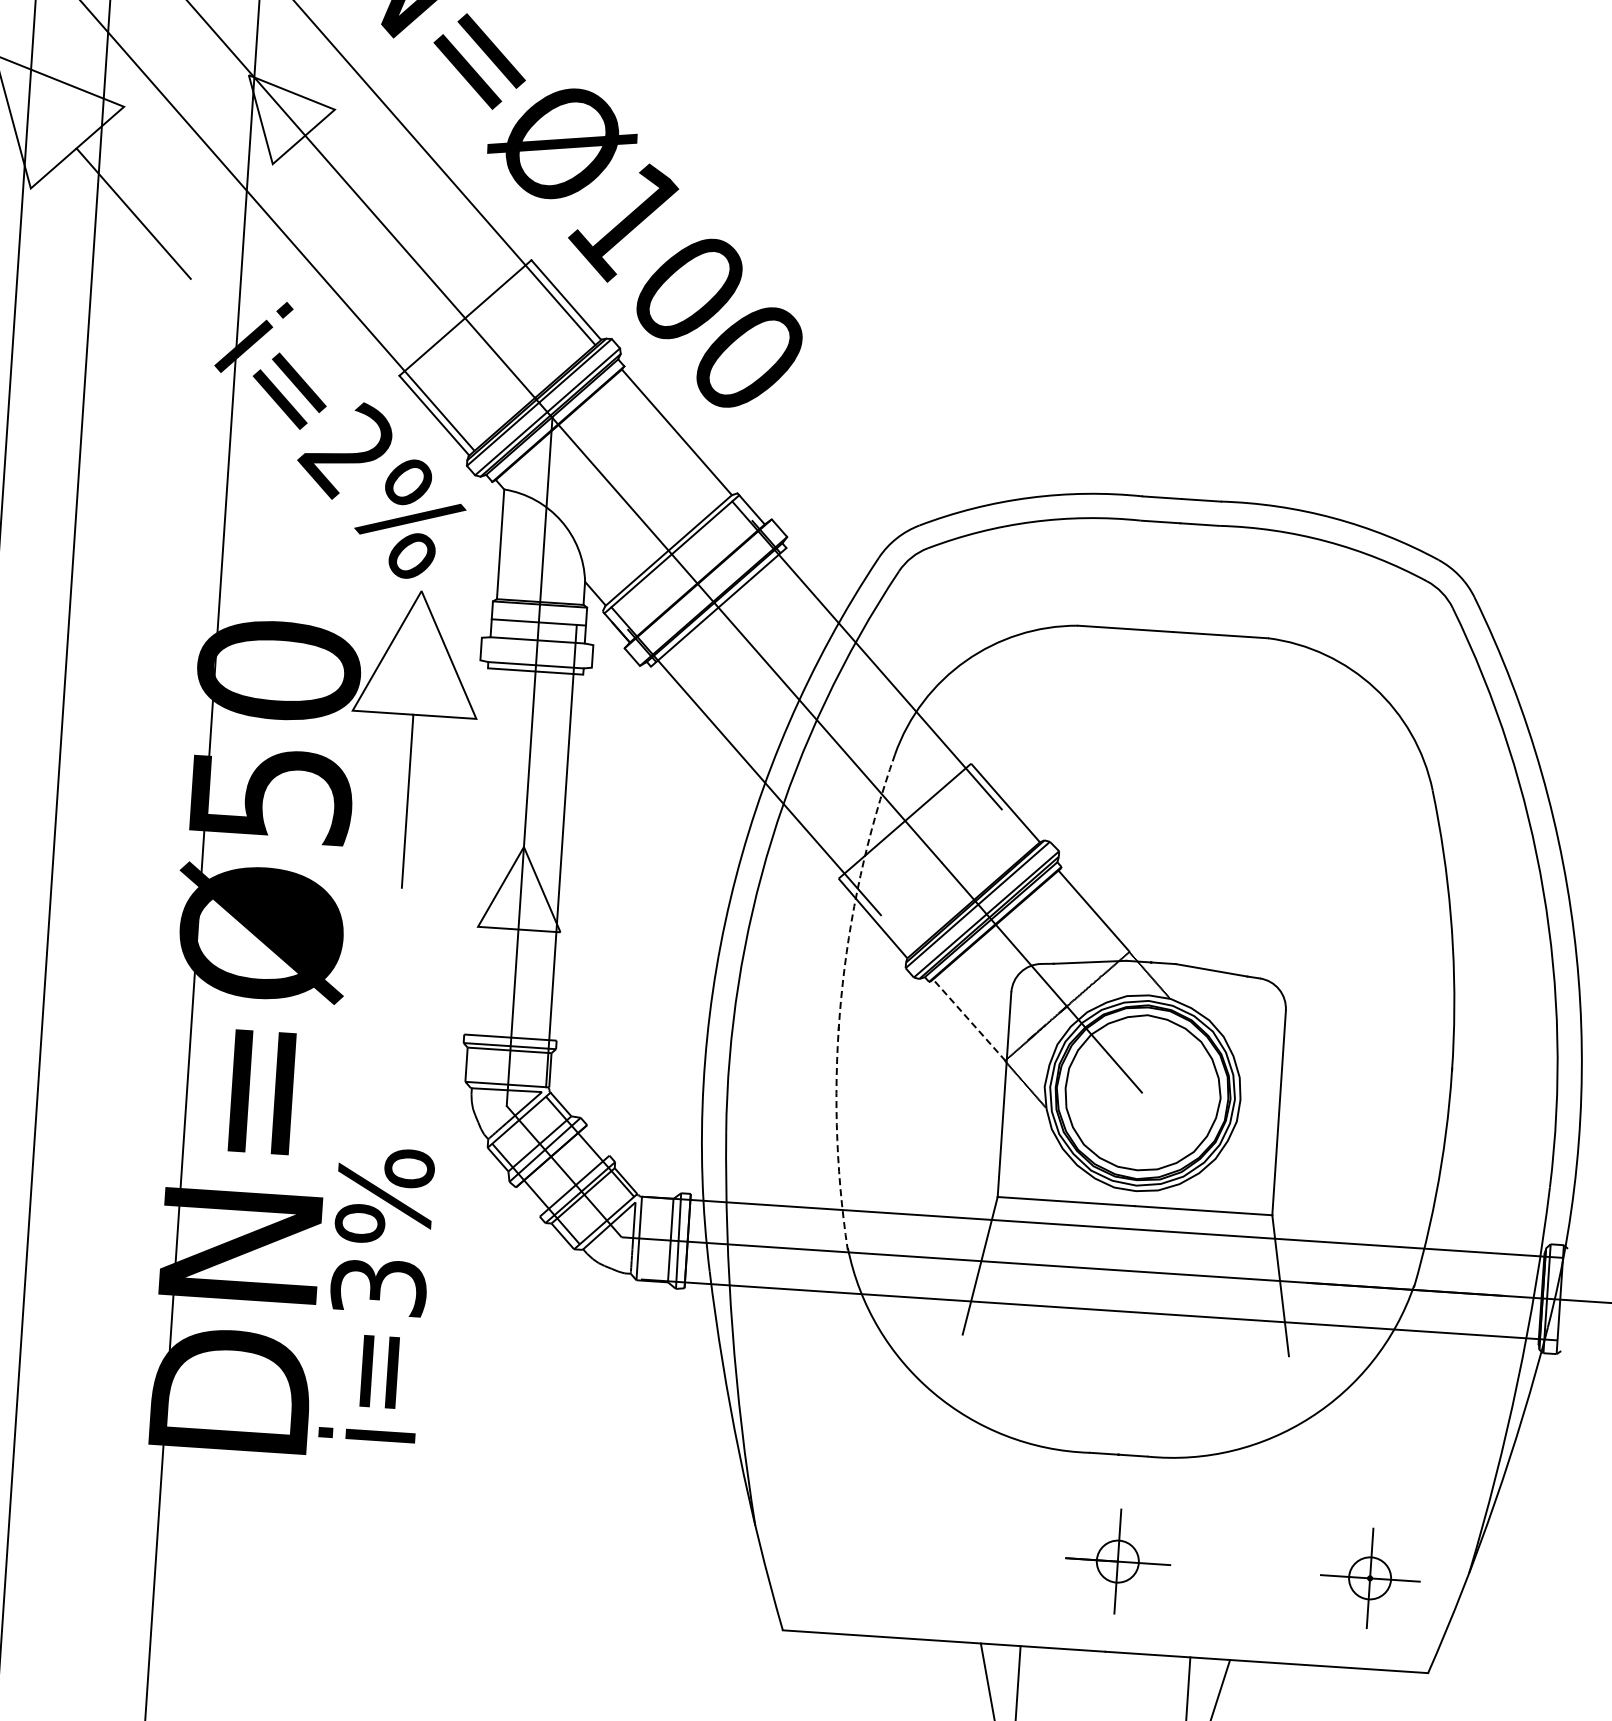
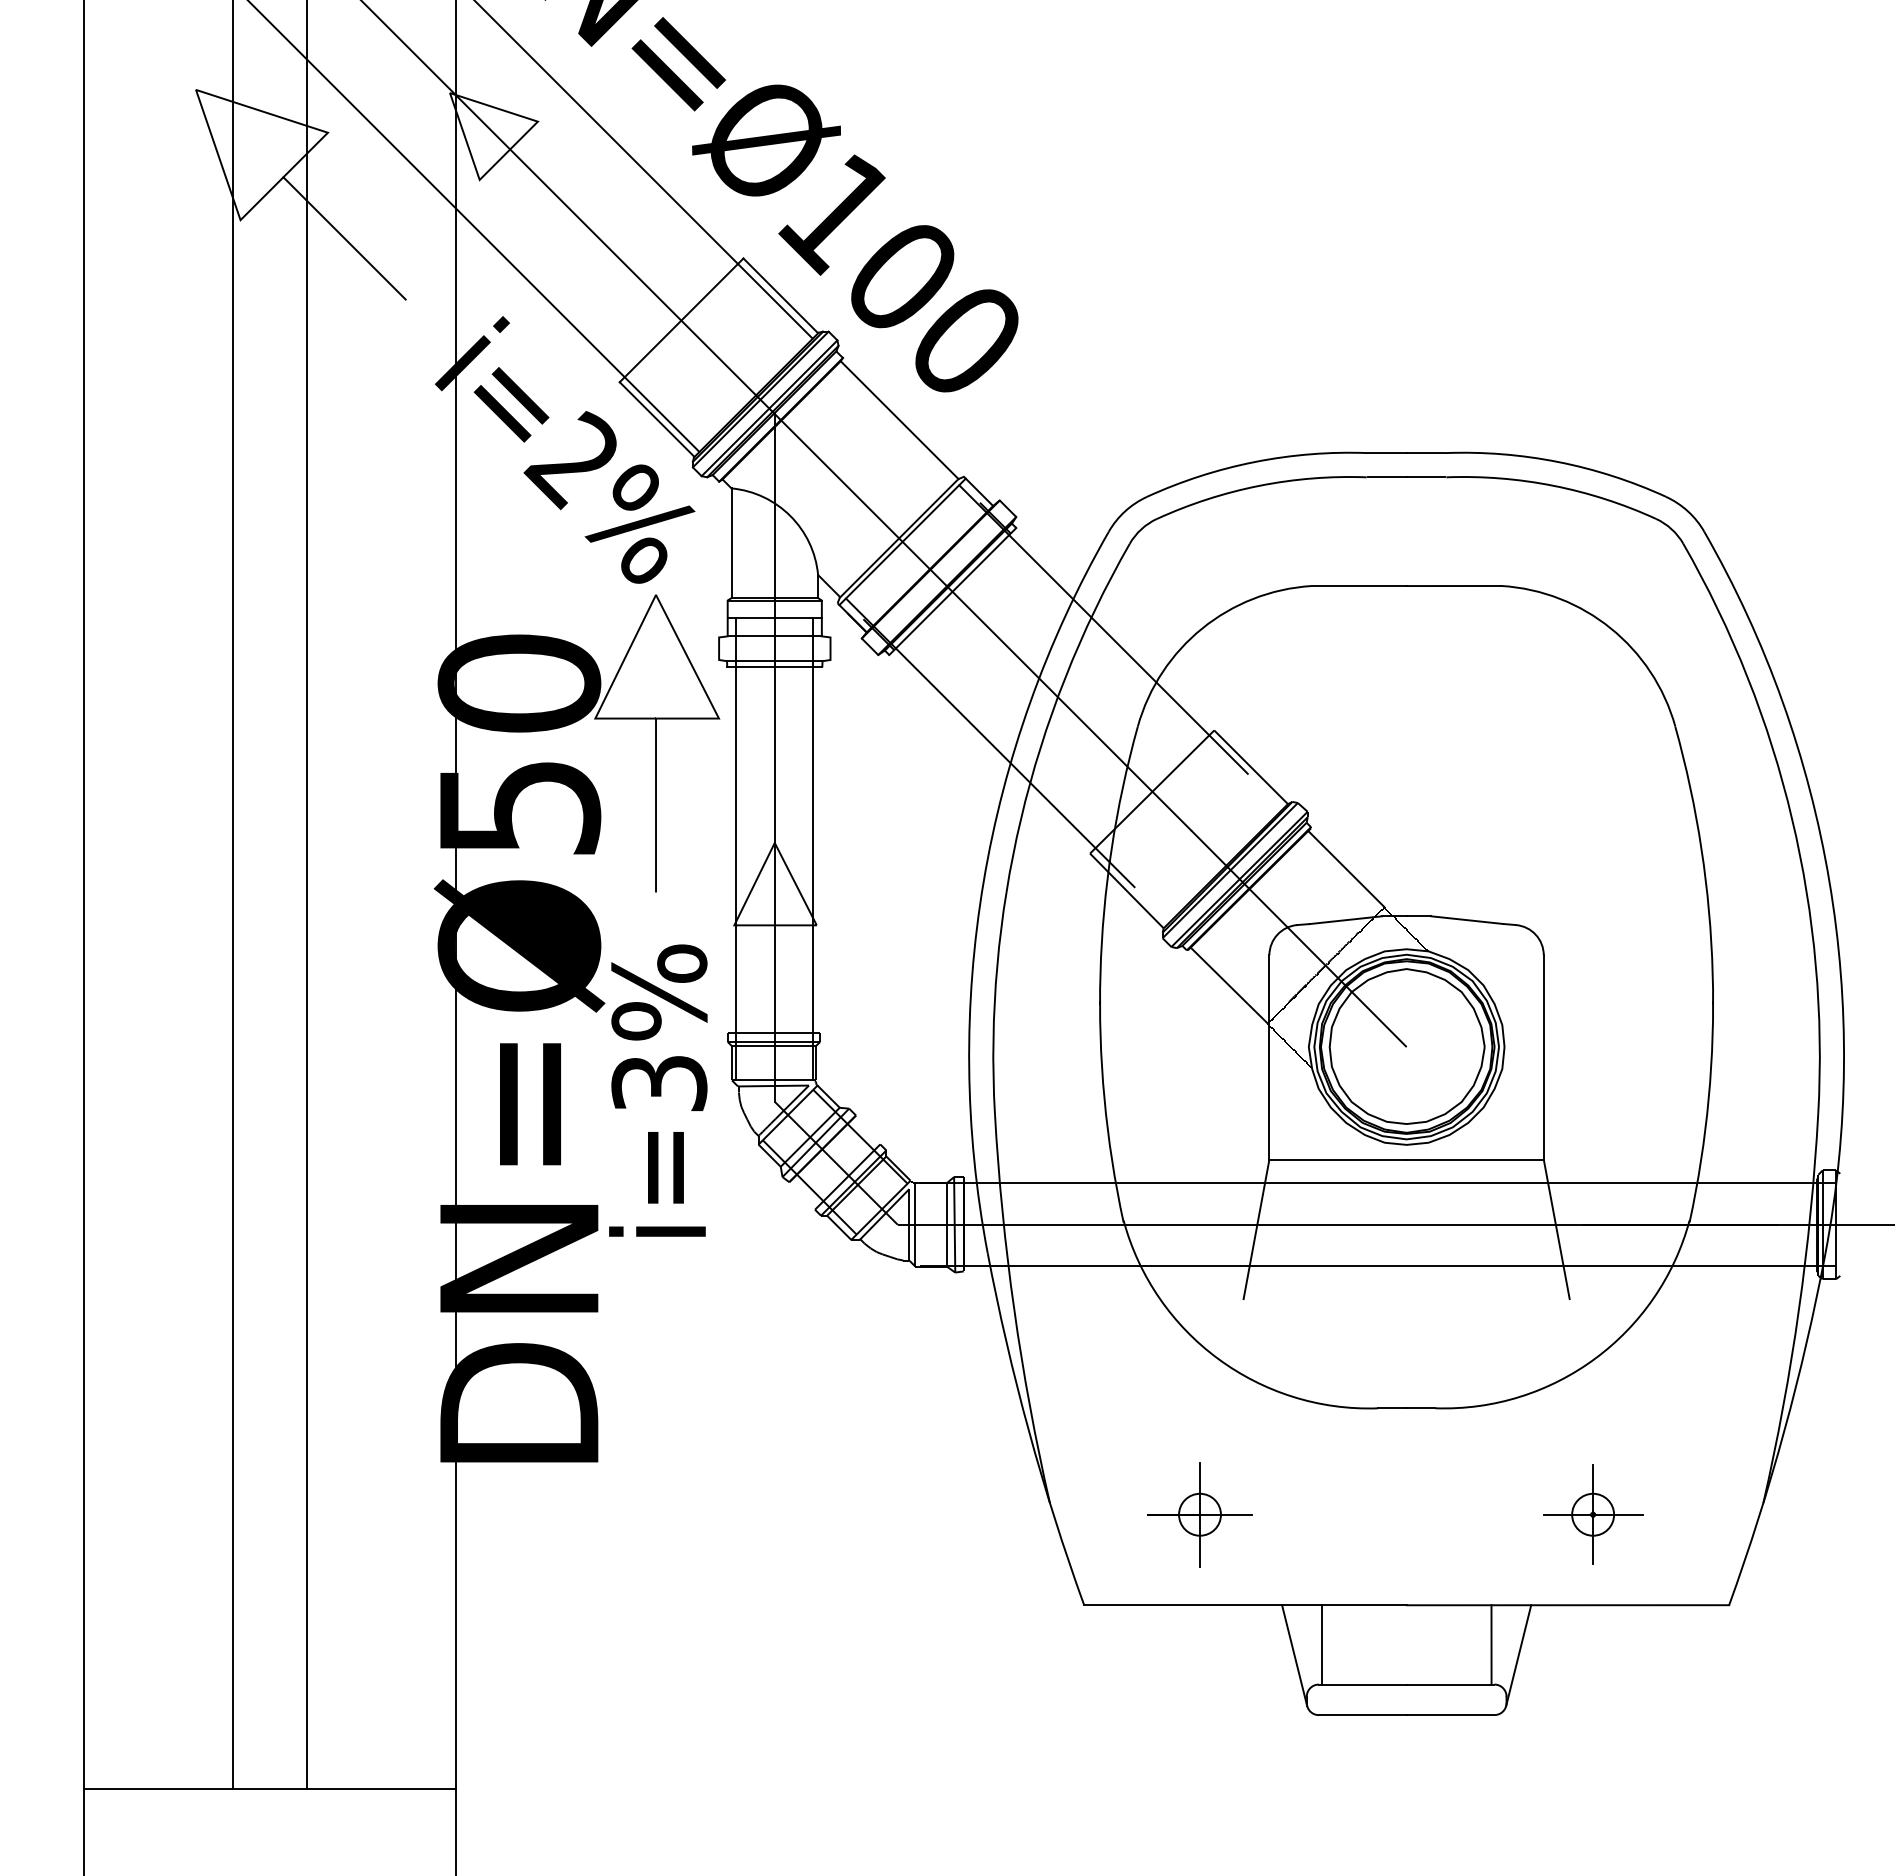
line: (484, 851) -> (735, 849), added
arc: (841, 999) -> (1100, 973), dashed -> solid
line: (969, 1019) -> (1229, 985), dashed -> solid
text: (377, 1294) -> (658, 1090), moved
part: (1117, 1561) -> (1199, 1514), moved
part: (1370, 1578) -> (1593, 1514), moved

